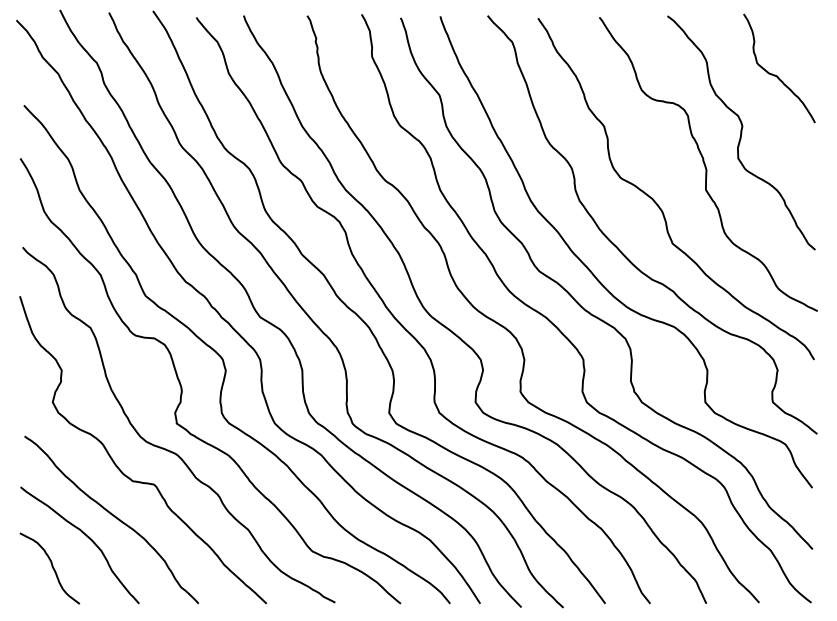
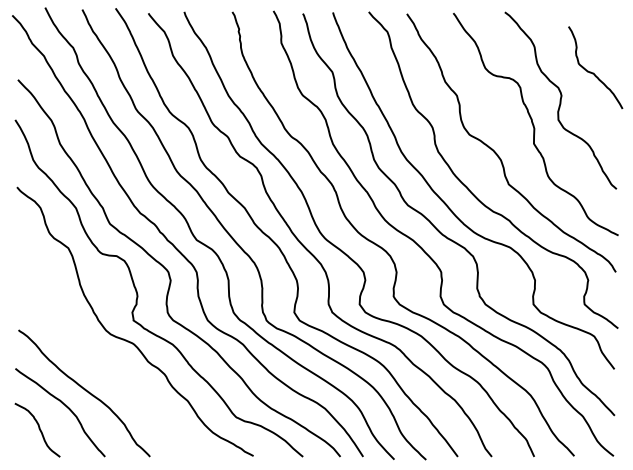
curve: (775, 74) -> (592, 72), moved
curve: (118, 466) -> (89, 353), removed

